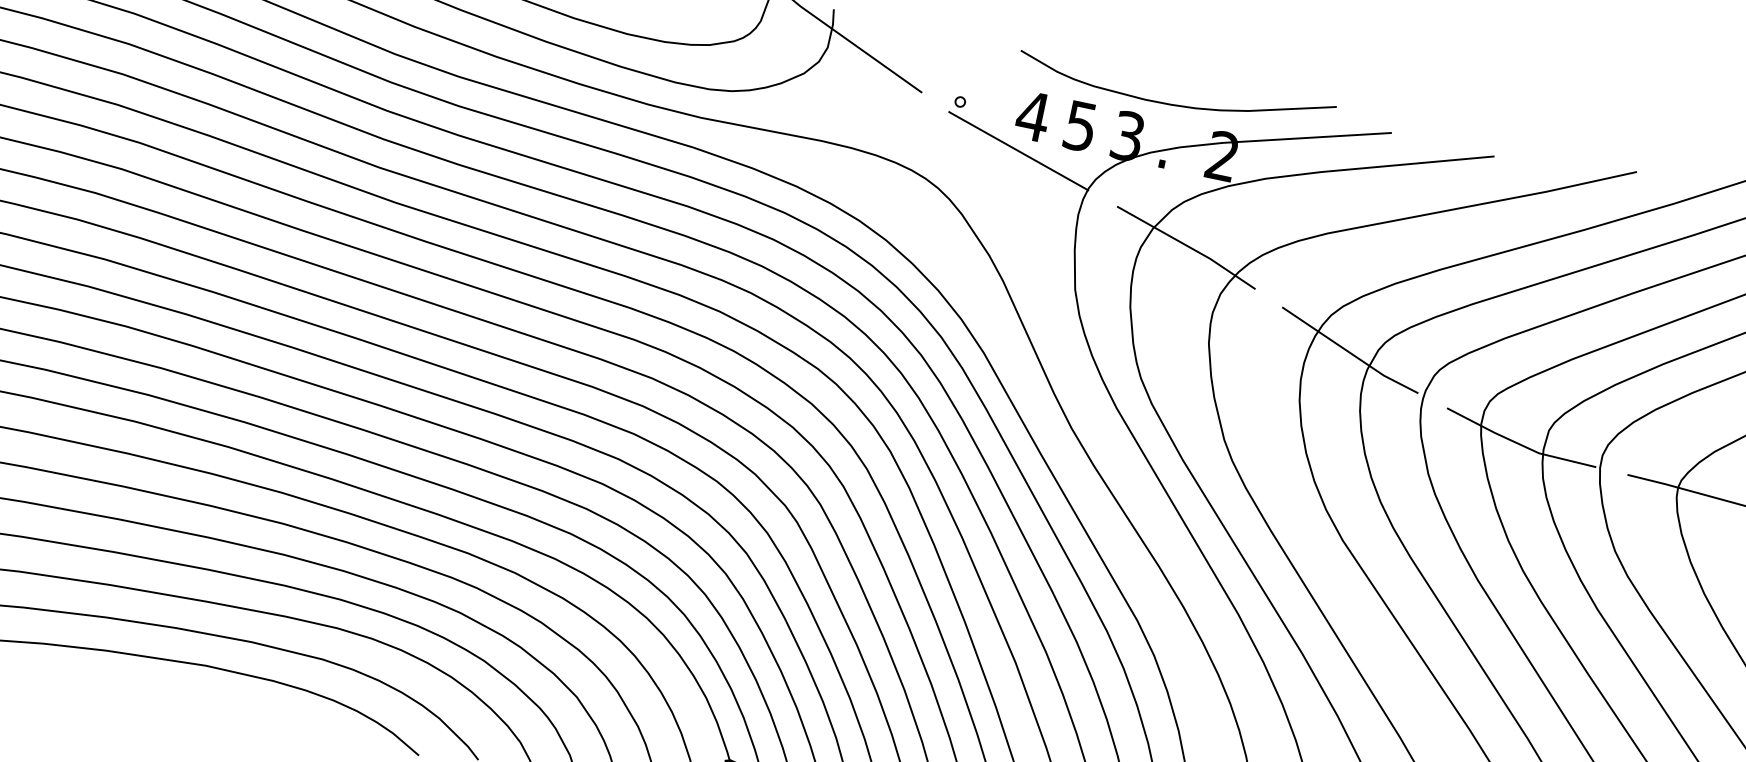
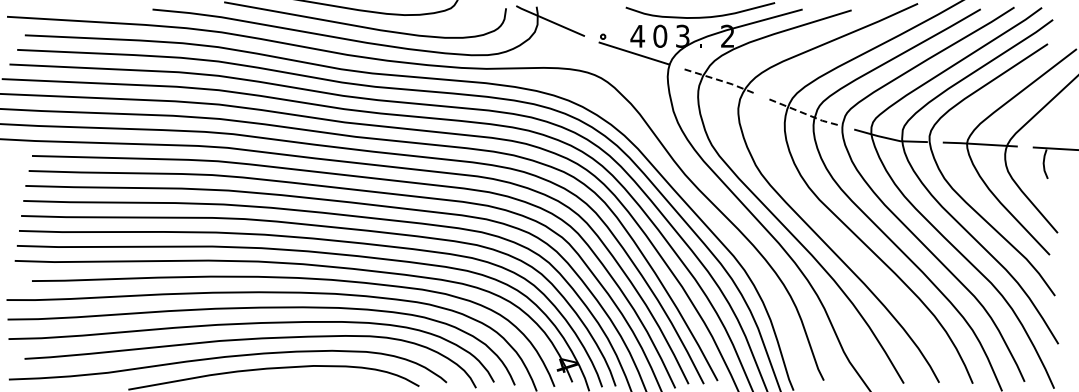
text: (1081, 124) -> (660, 35), 5 -> 0
line: (1189, 246) -> (721, 80), solid -> dashed
line: (1351, 352) -> (805, 113), solid -> dashed

